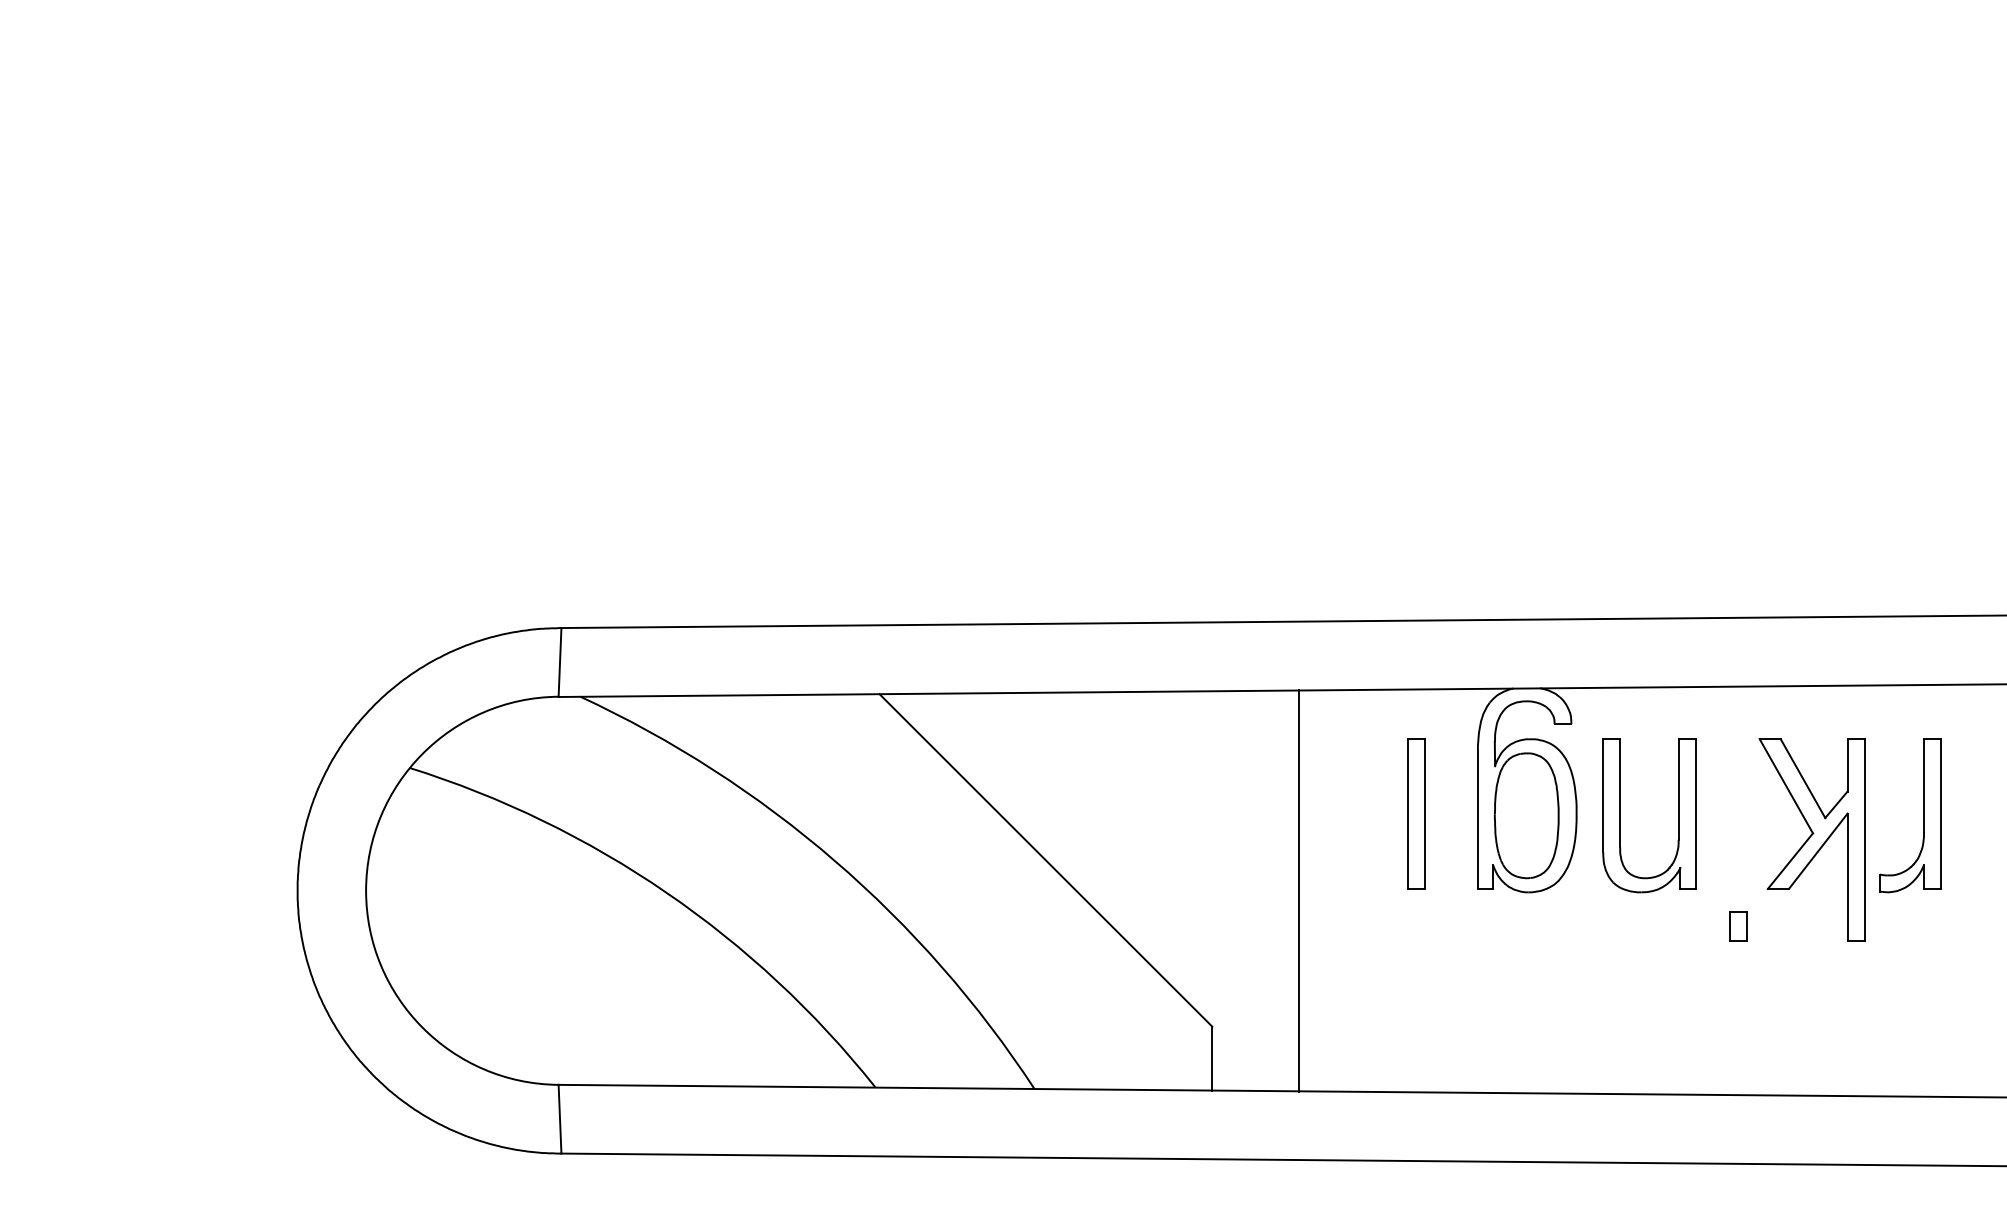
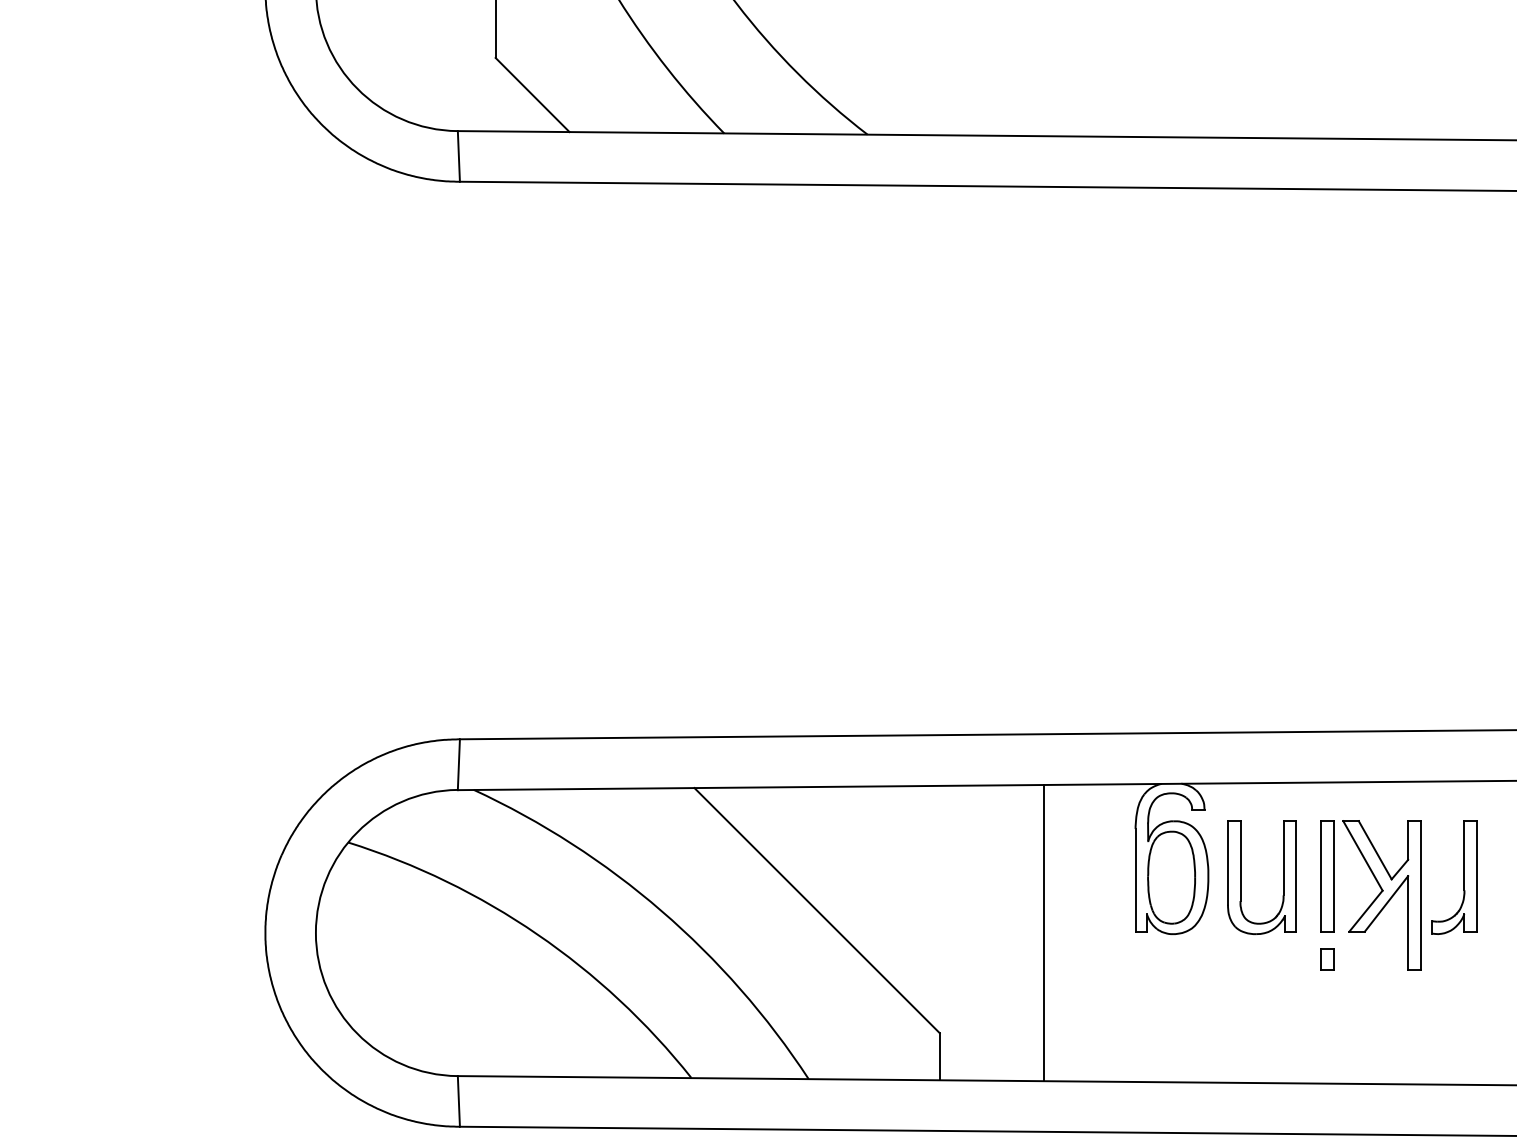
part: (1416, 814) -> (1327, 876), moved
line: (1298, 891) -> (1043, 933), moved

